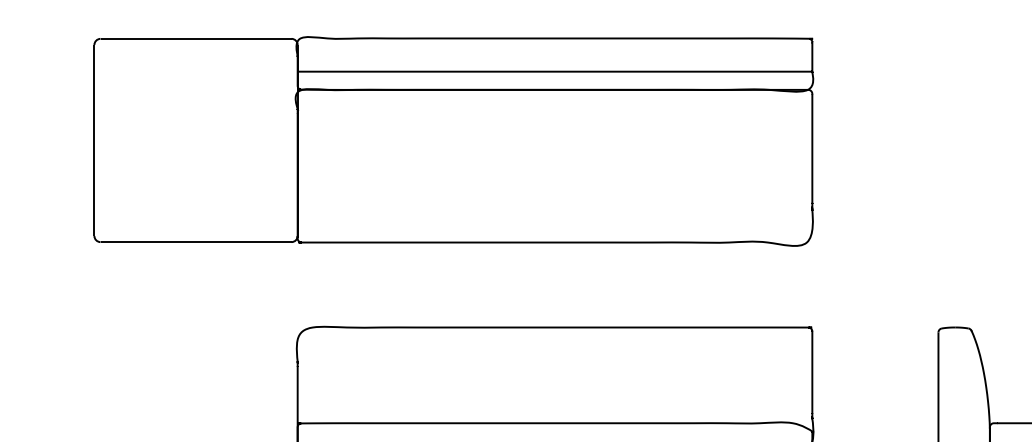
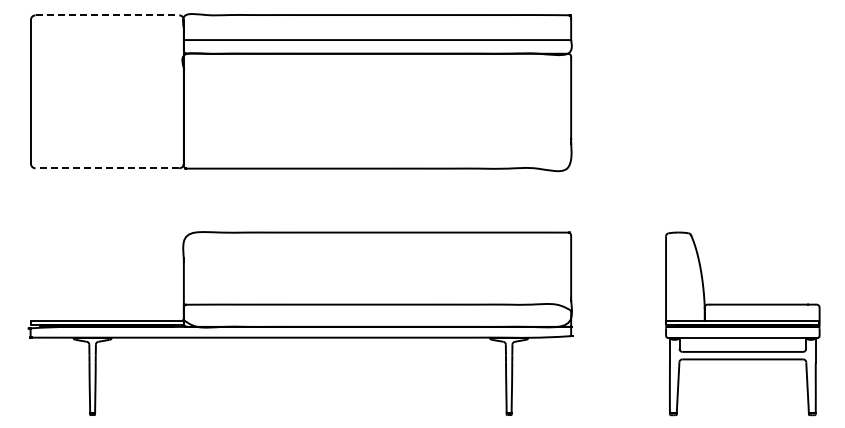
line: (196, 39) -> (107, 15), solid -> dashed
line: (196, 242) -> (107, 168), solid -> dashed

